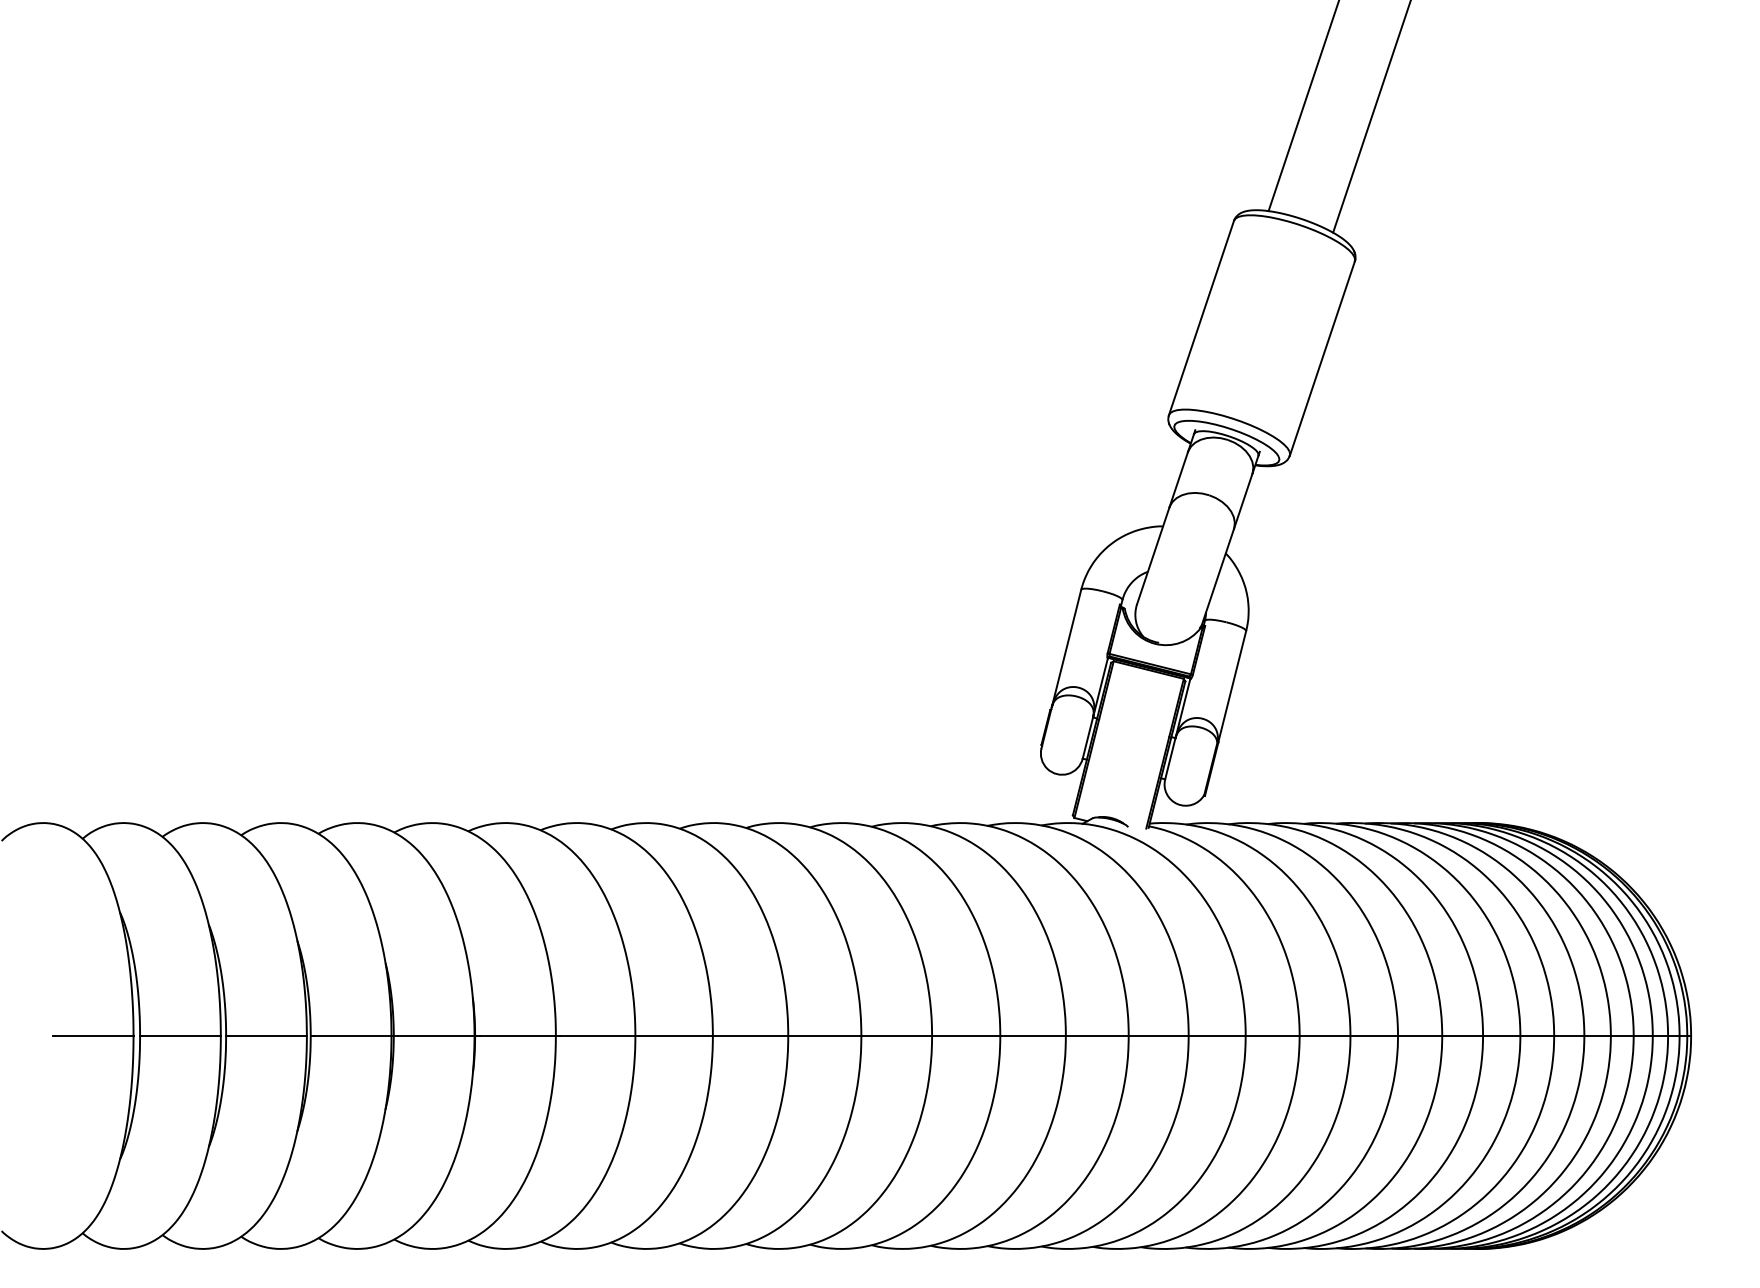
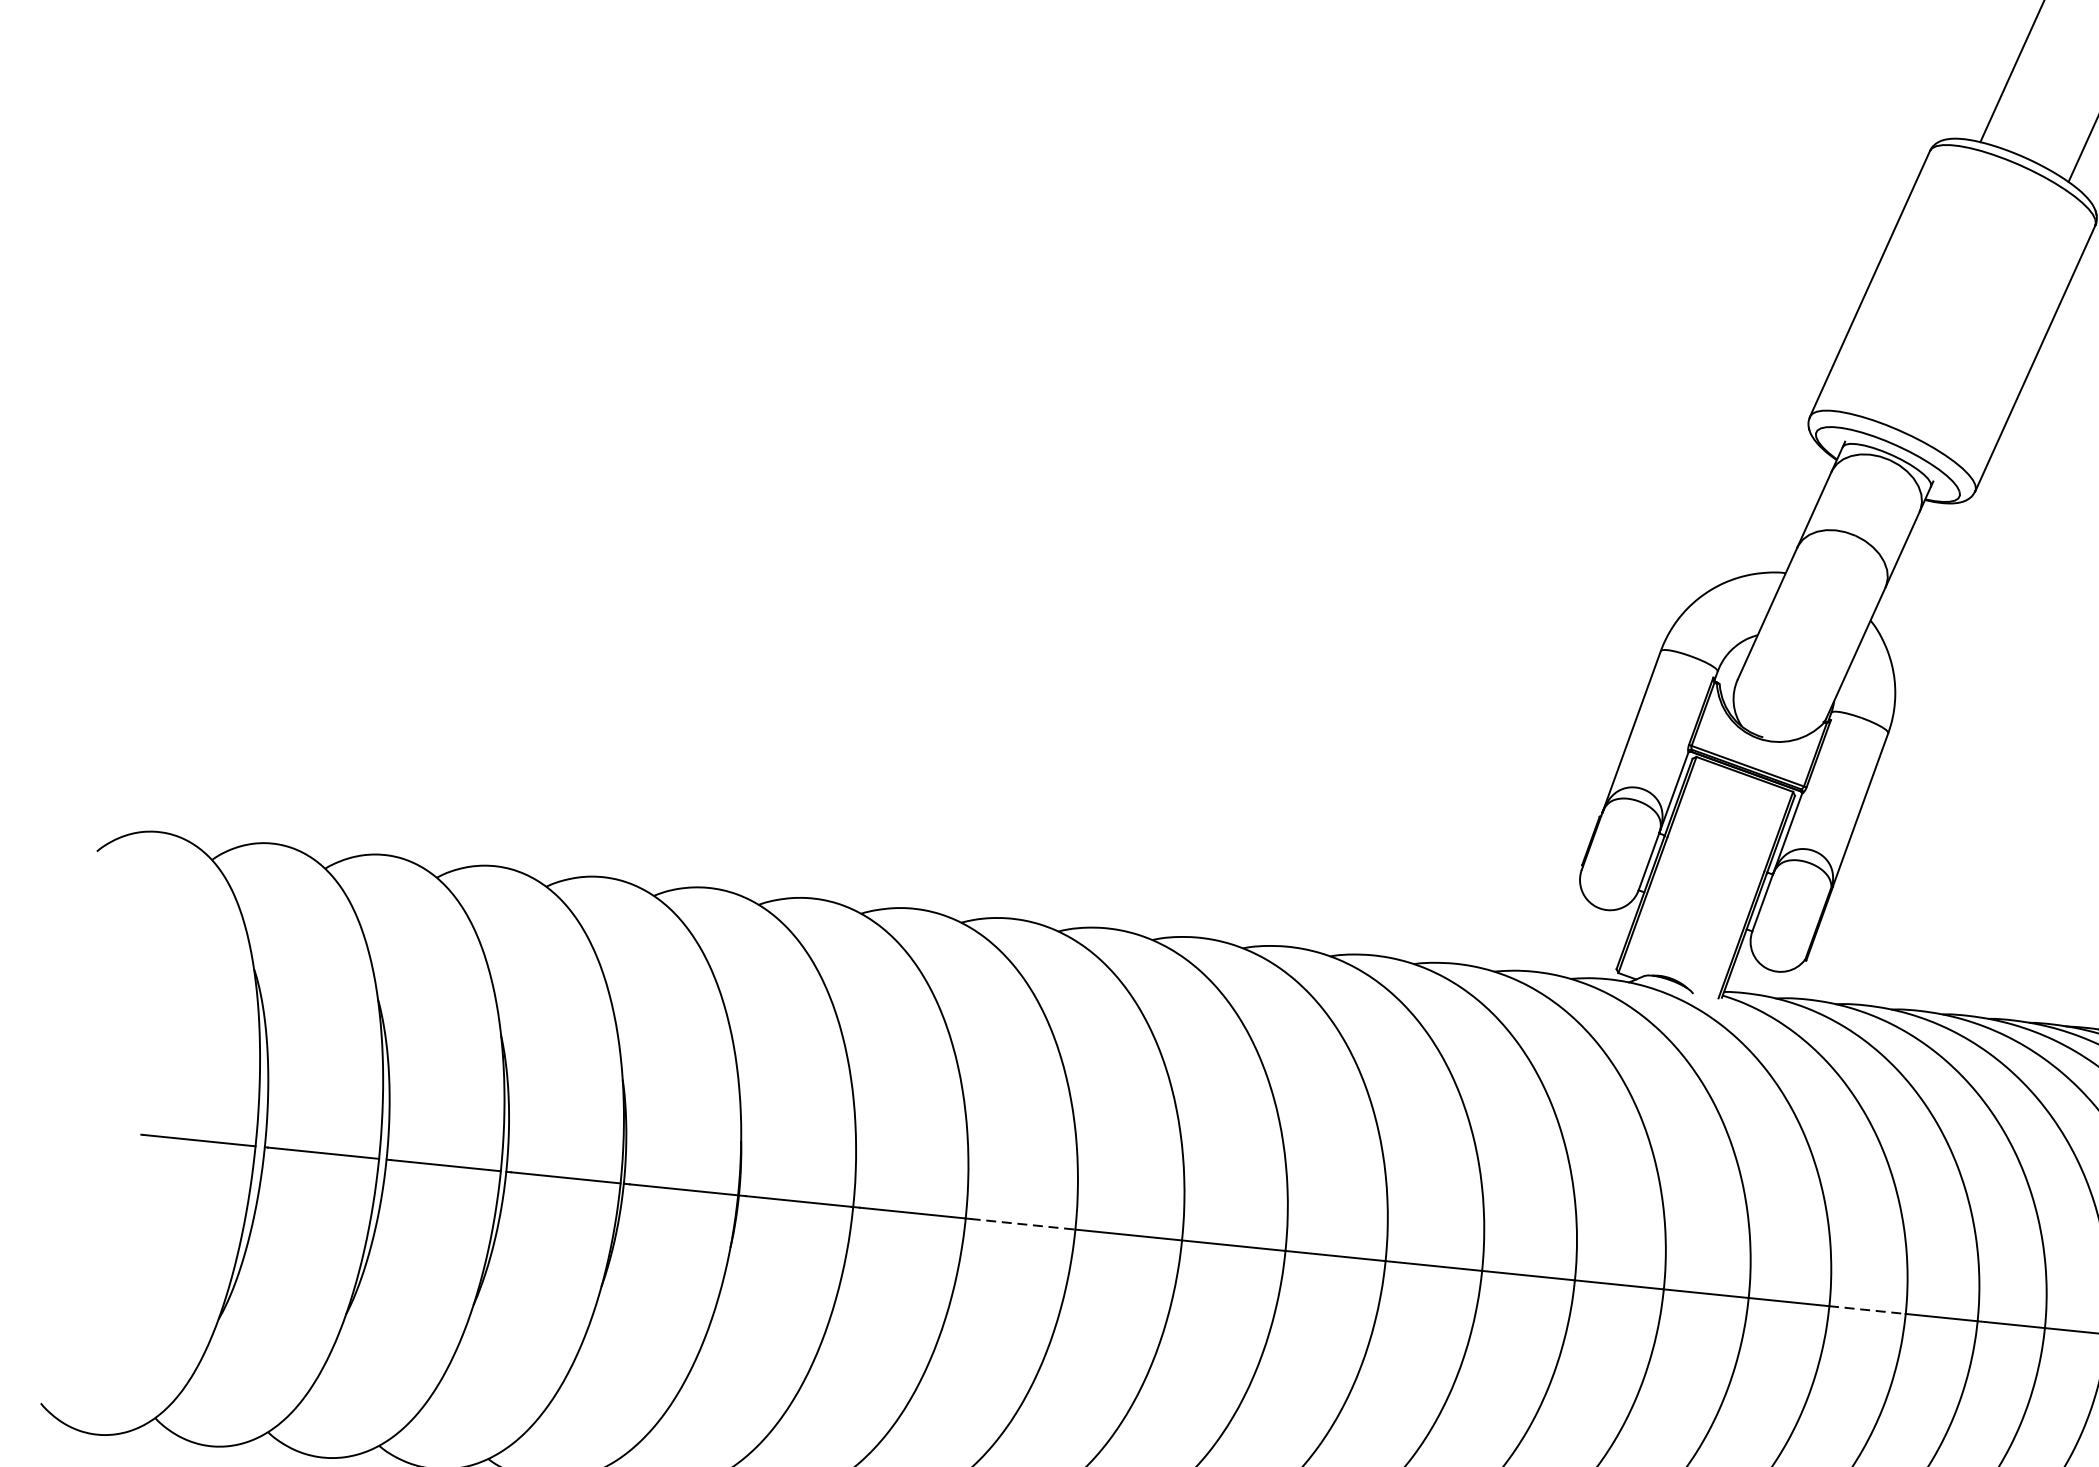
line: (675, 1036) -> (1022, 1224), solid -> dashed
line: (1273, 1036) -> (1868, 1310), solid -> dashed

